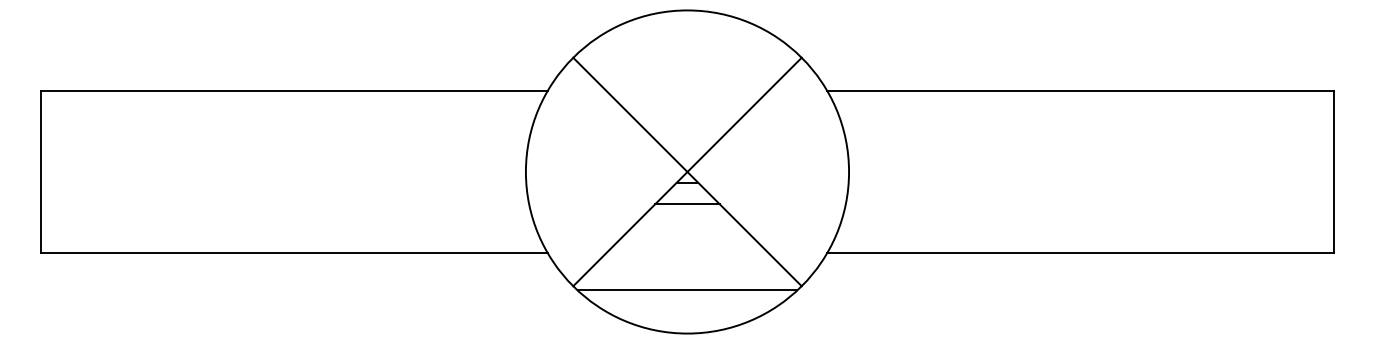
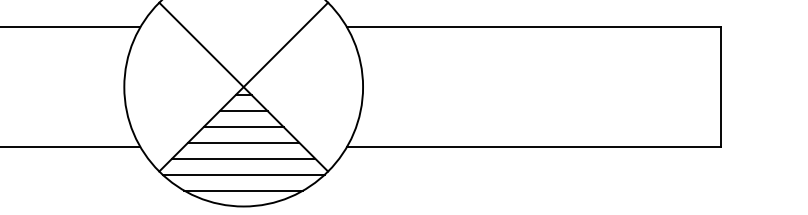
line: (687, 225) -> (243, 126), added
line: (687, 247) -> (243, 142), added
line: (687, 268) -> (243, 158), added
line: (687, 312) -> (243, 190), added

